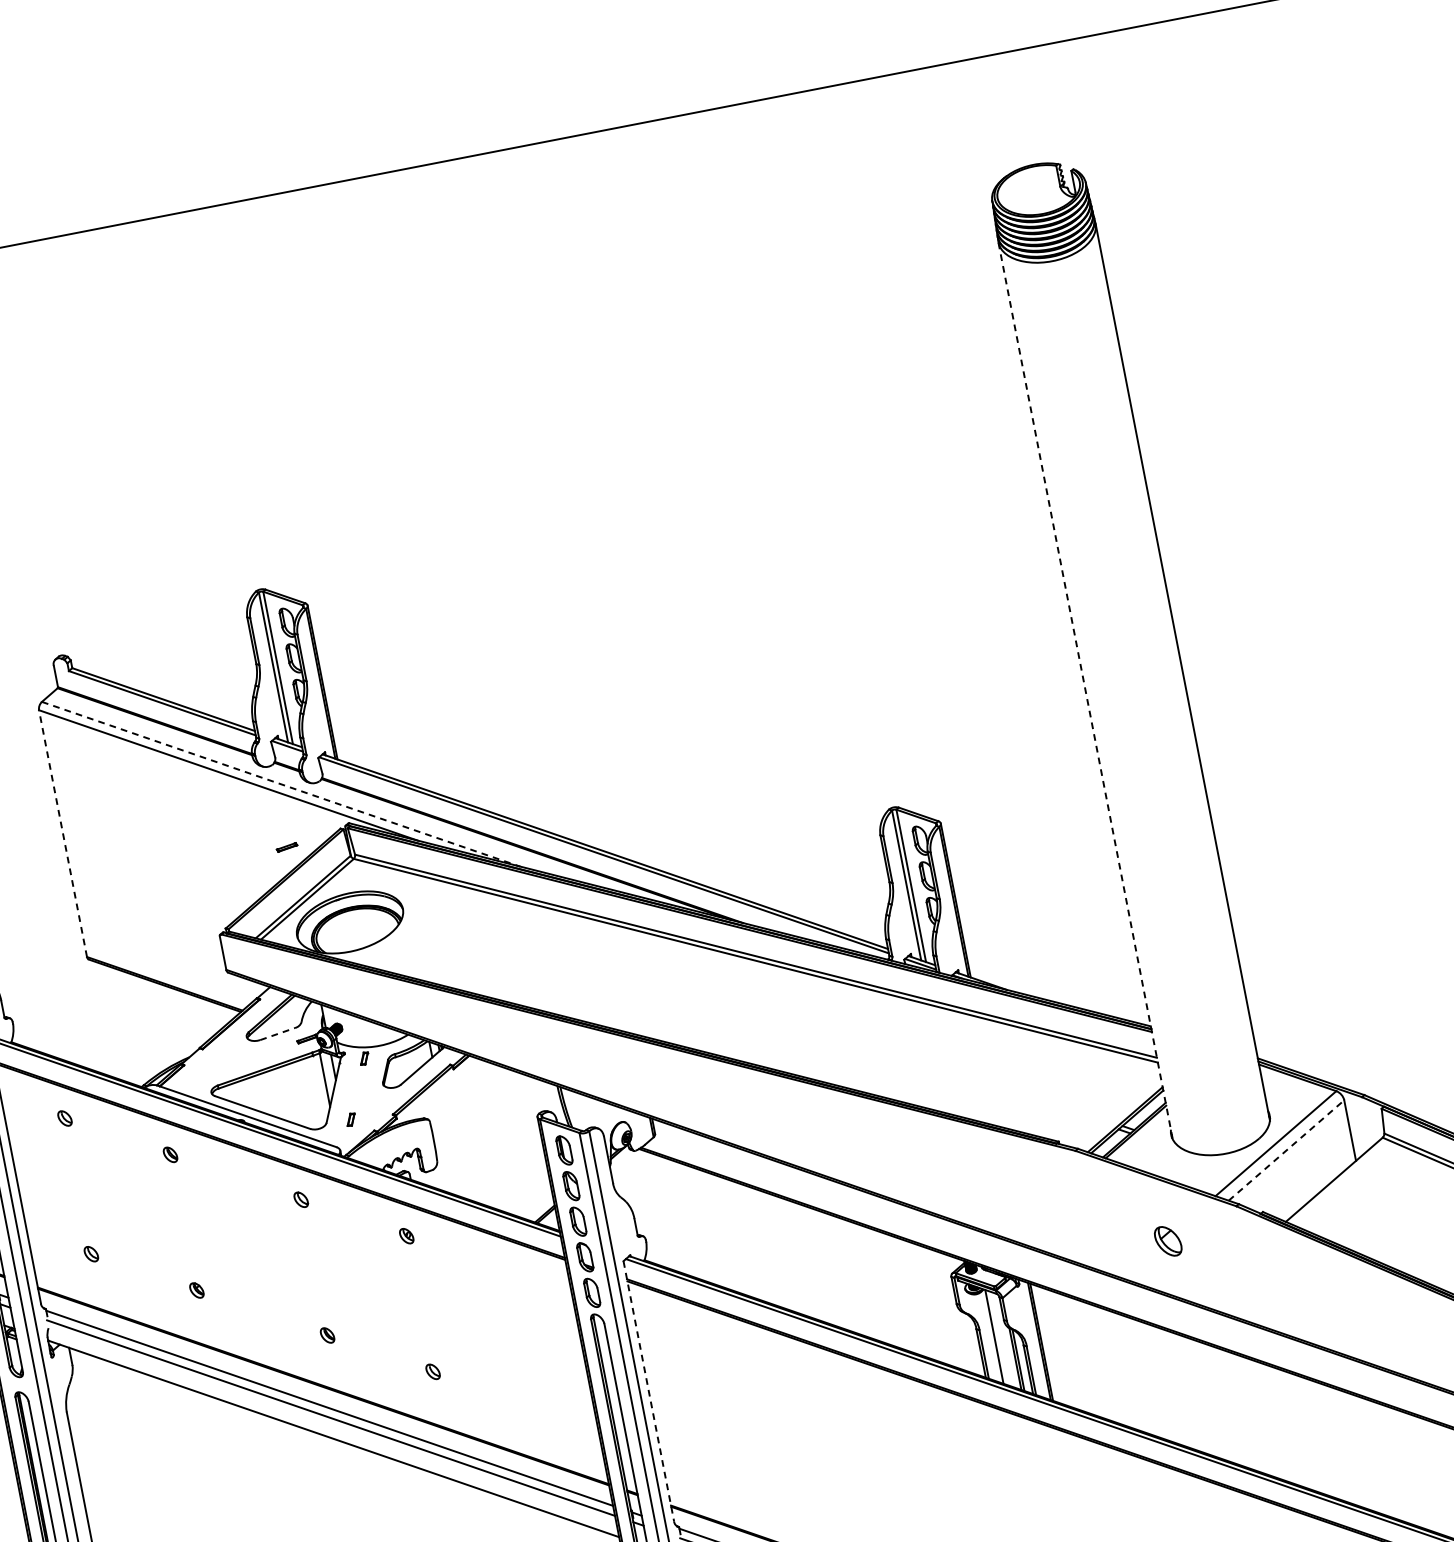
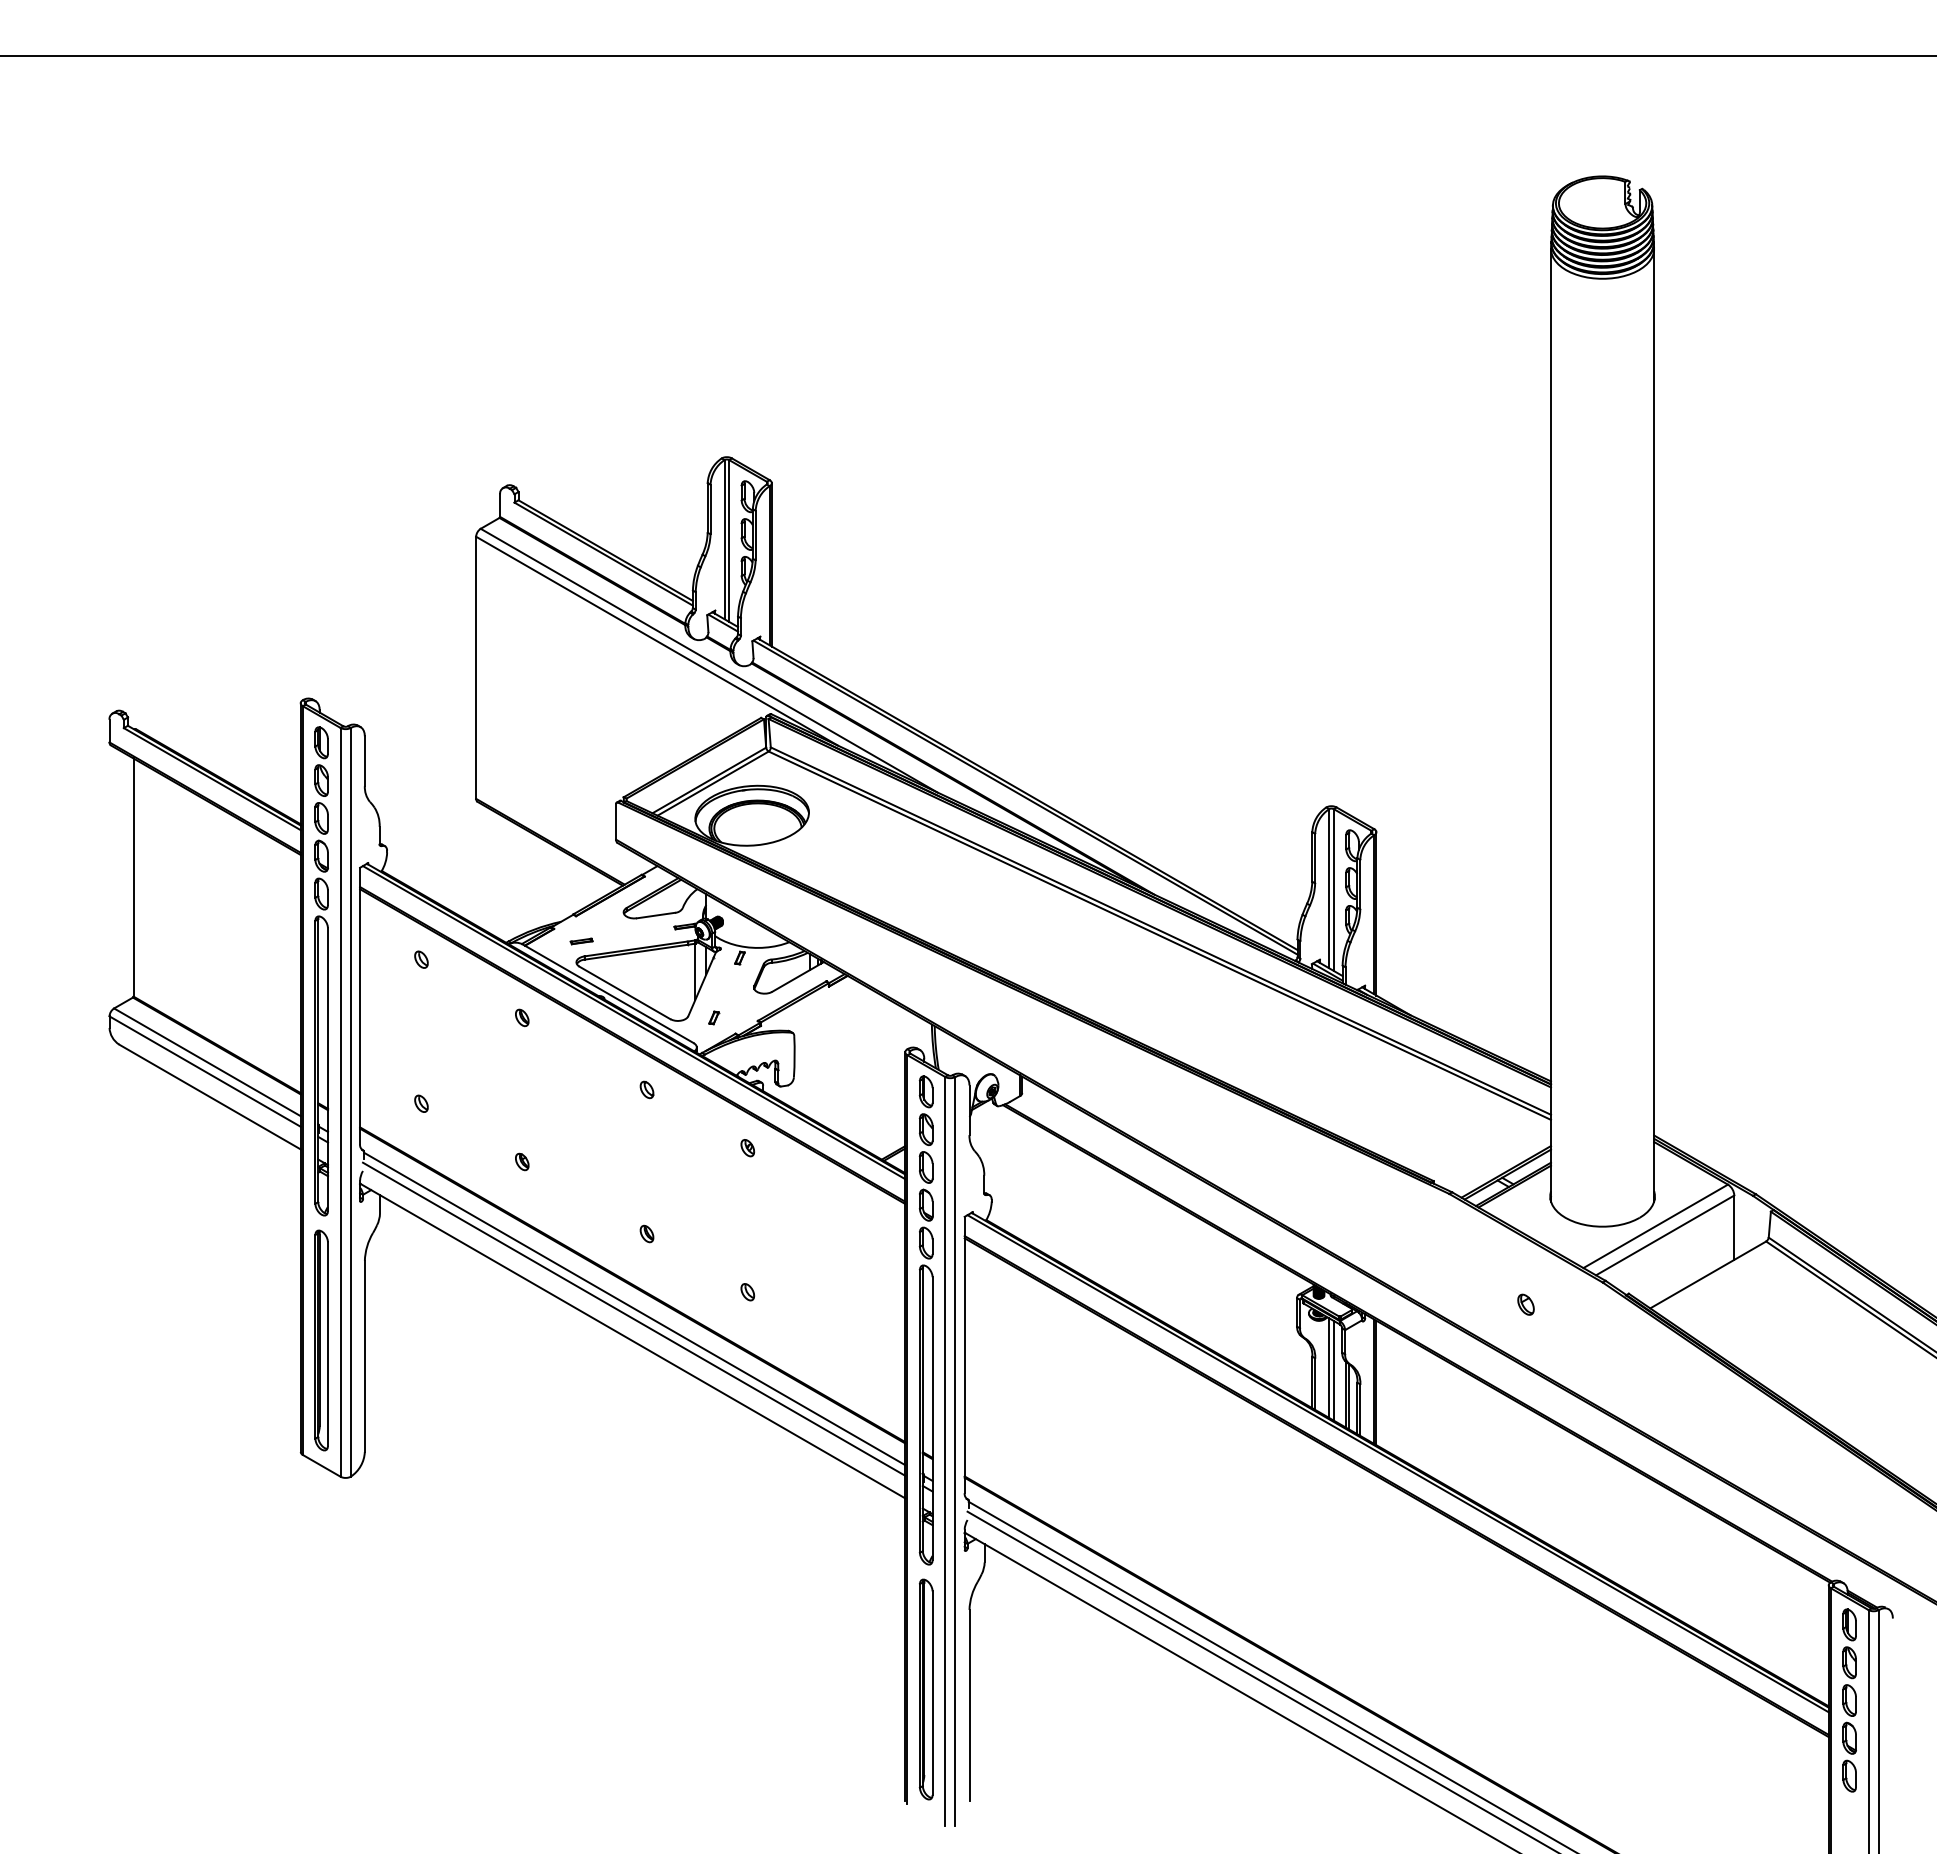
line: (1086, 691) -> (1551, 725), dashed -> solid
line: (281, 784) -> (709, 660), dashed -> solid
line: (63, 833) -> (476, 667), dashed -> solid
part: (286, 847) -> (581, 941), moved
line: (278, 1033) -> (656, 915), dashed -> solid
line: (1286, 1150) -> (1665, 1235), dashed -> solid
part: (1167, 1241) -> (1525, 1304), size x0.62
line: (998, 1338) -> (1333, 1370), added
line: (648, 1391) -> (964, 1355), dashed -> solid

